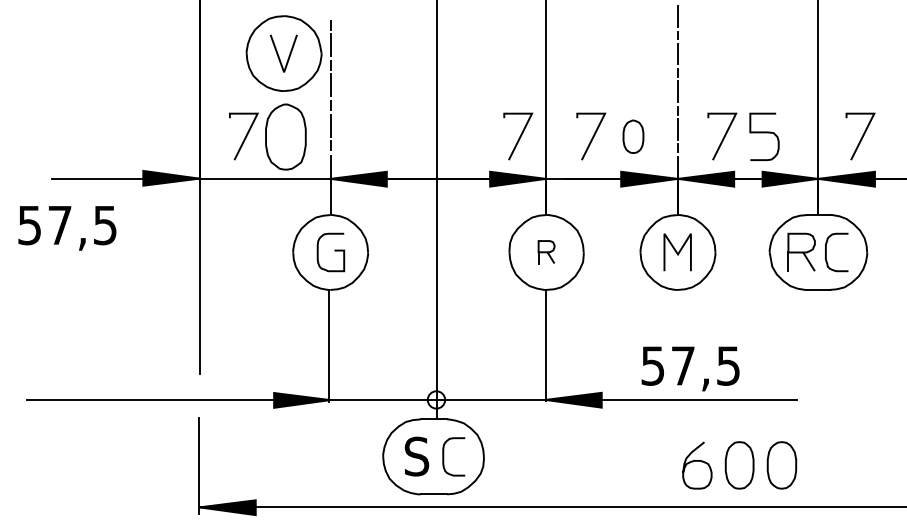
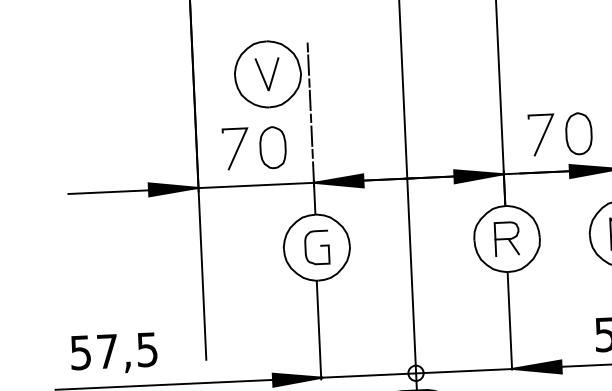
part: (286, 136) -> (273, 147), size x0.71
line: (519, 136) -> (478, 137), removed
part: (633, 136) -> (578, 133), size x1.43
text: (67, 228) -> (114, 353), moved
part: (546, 251) -> (506, 238), size x1.67

